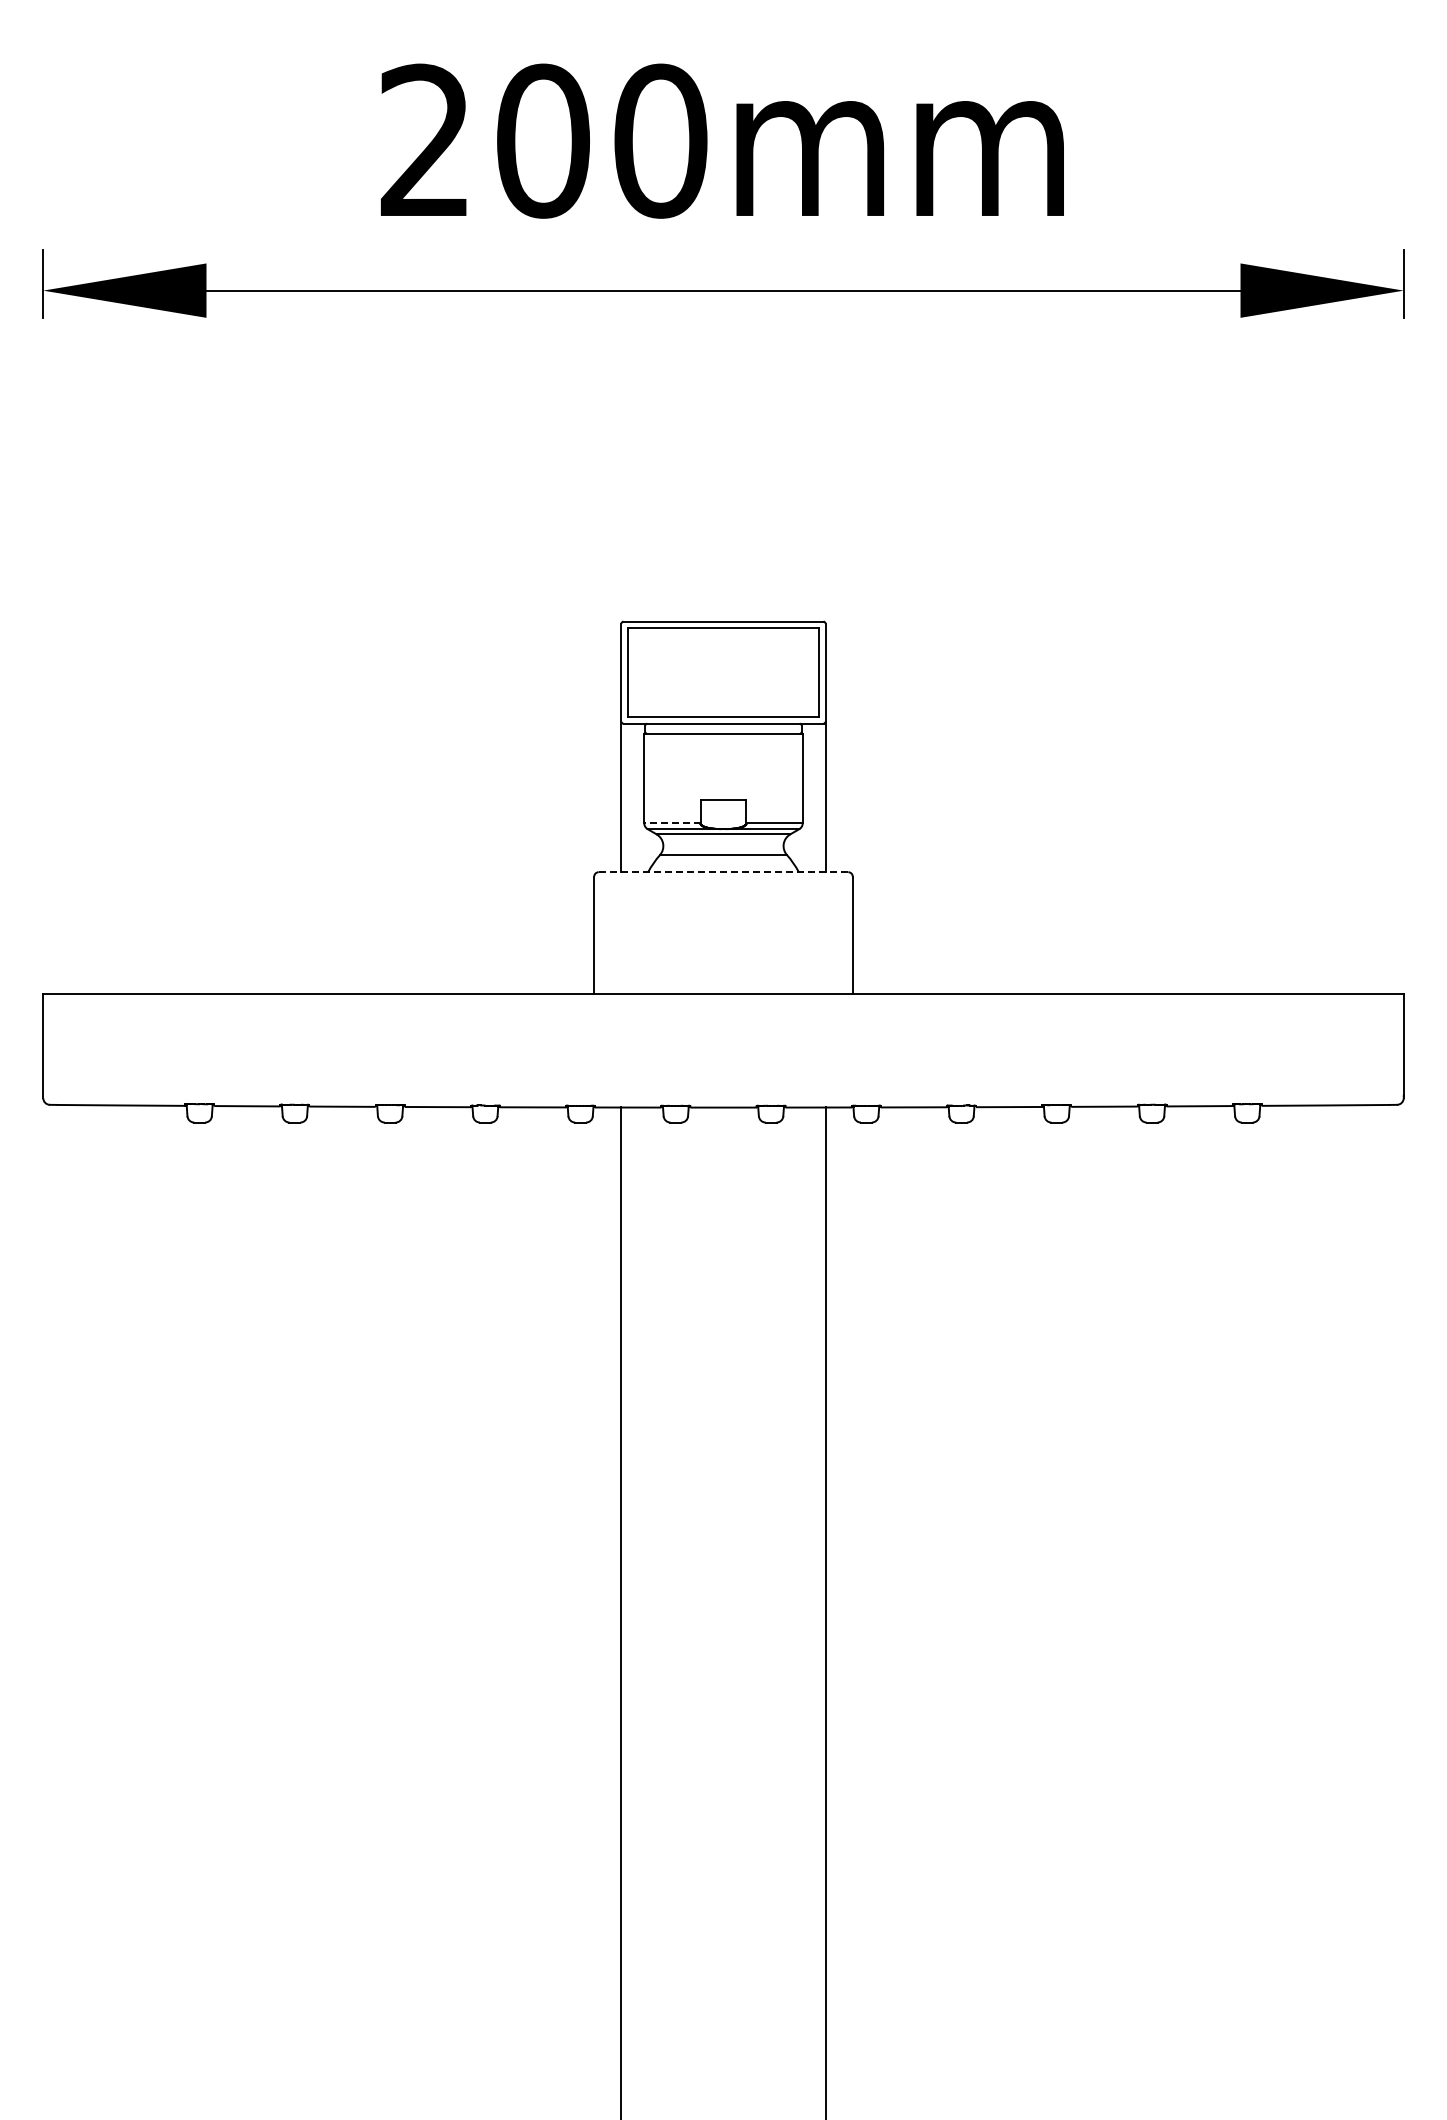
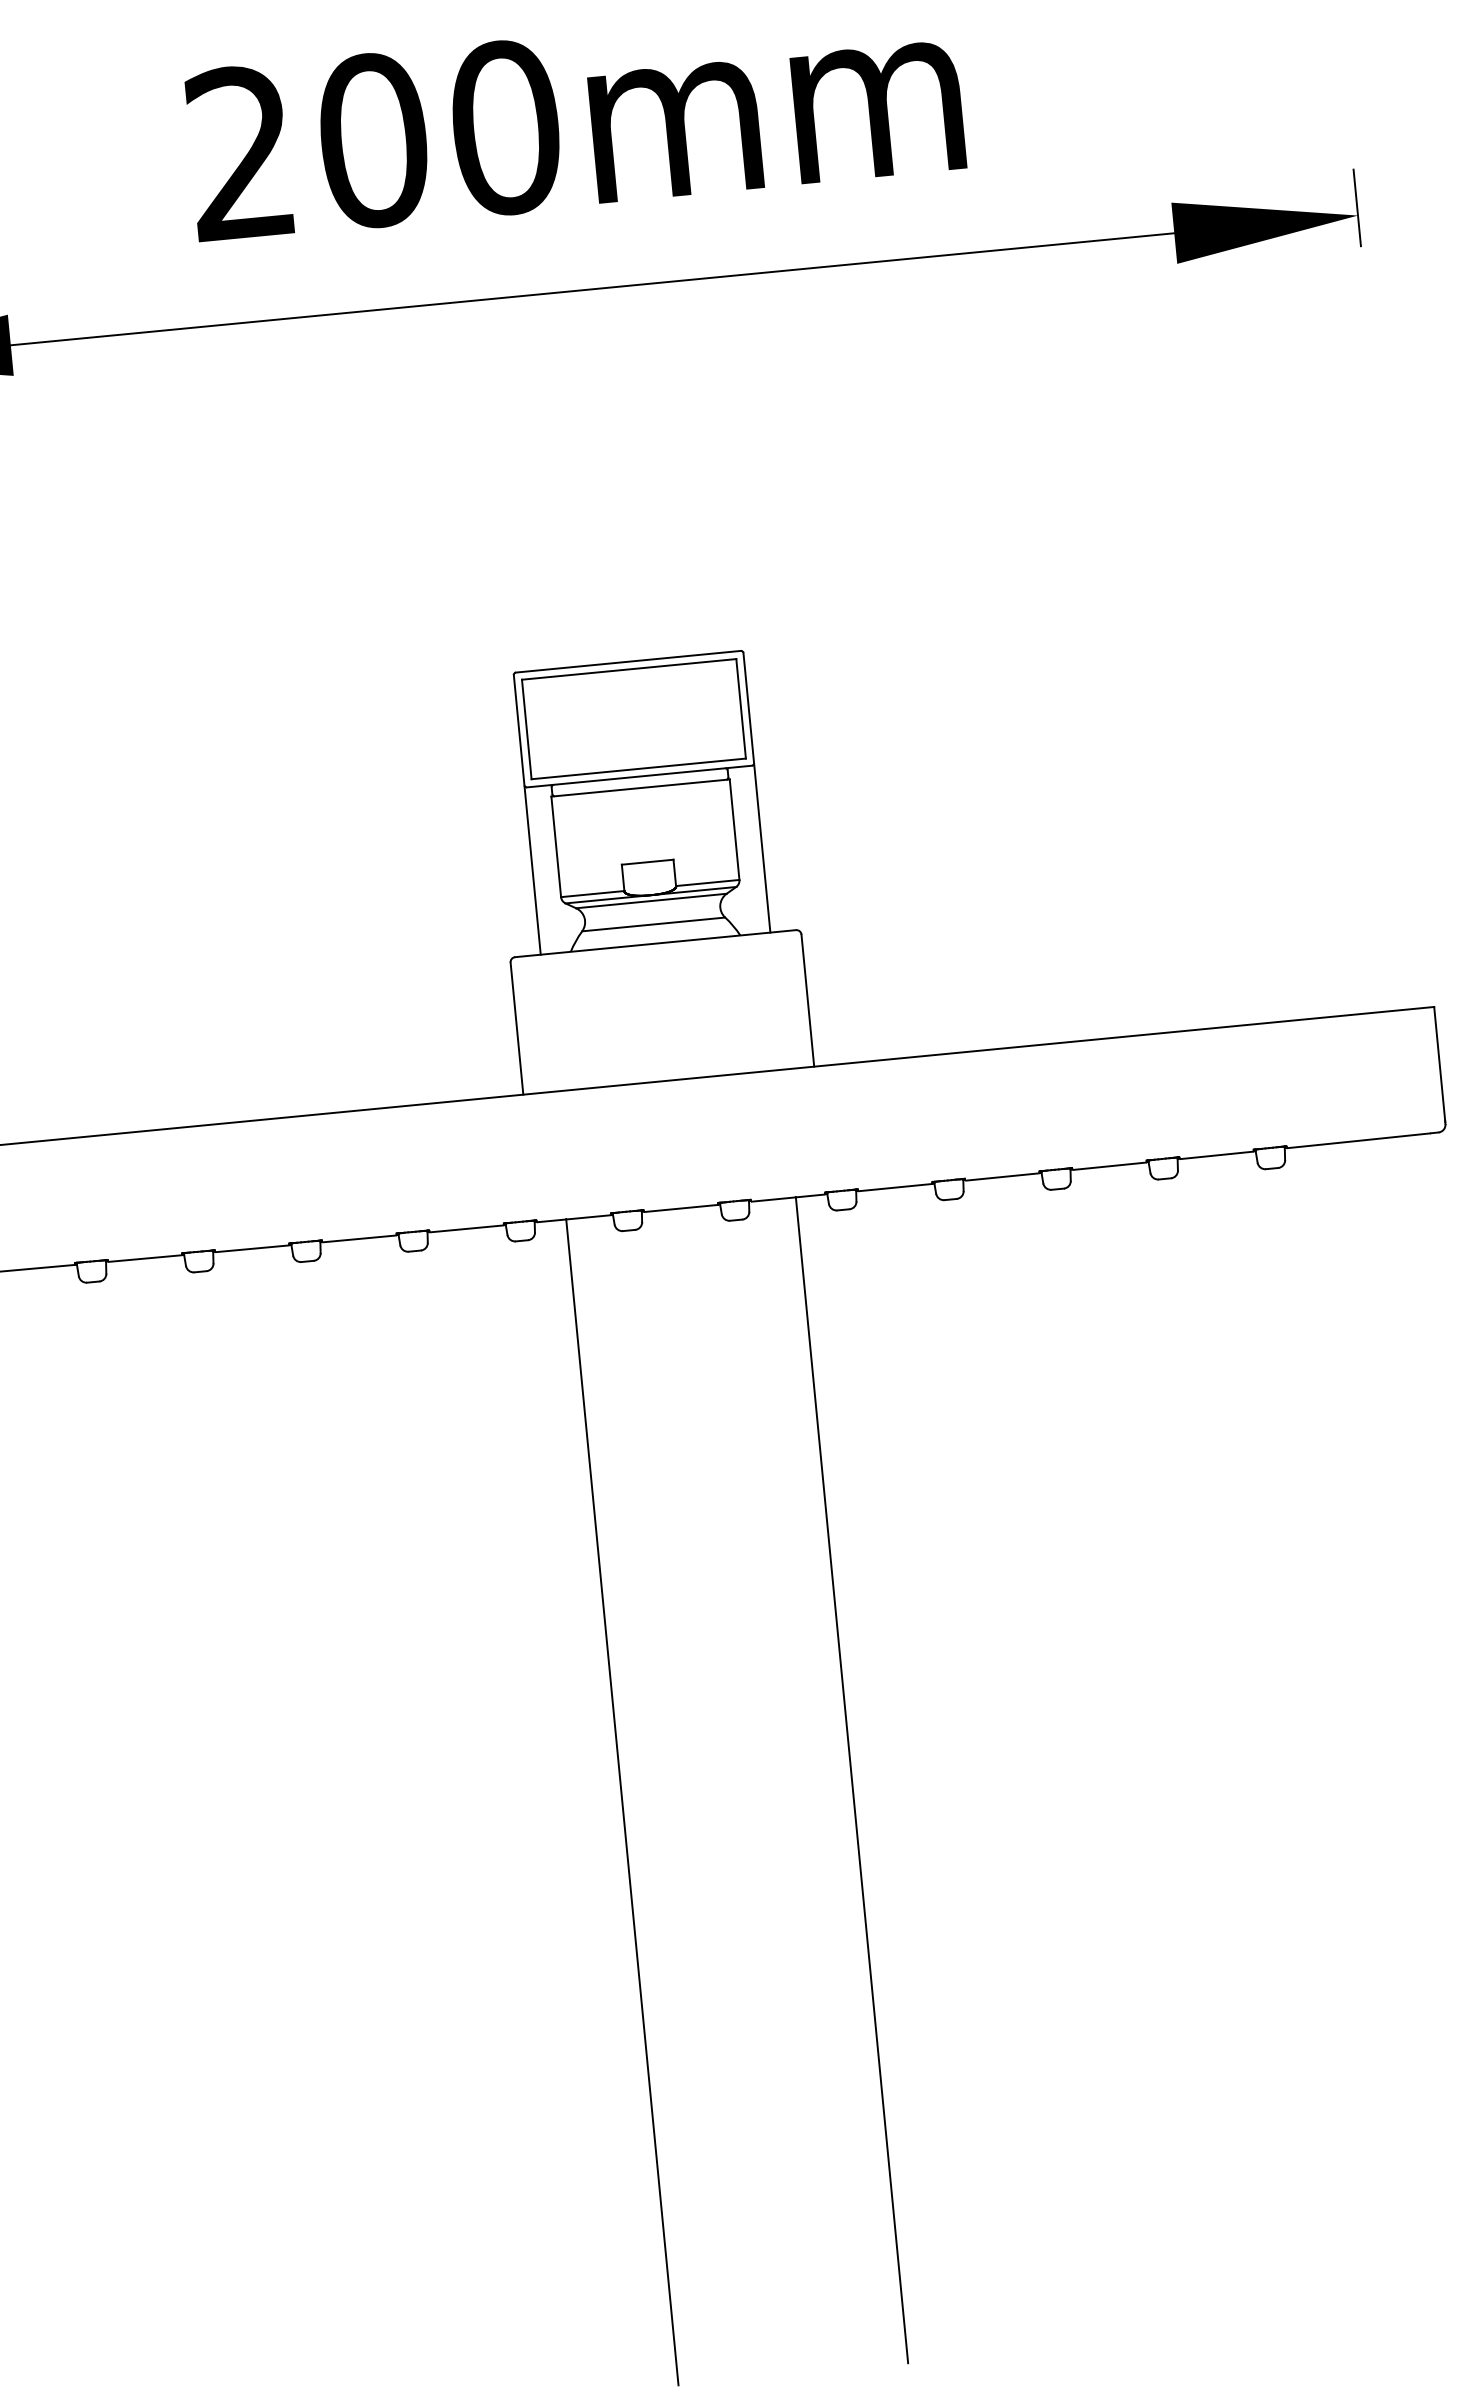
line: (671, 823) -> (591, 894), dashed -> solid
line: (723, 872) -> (655, 943), dashed -> solid

